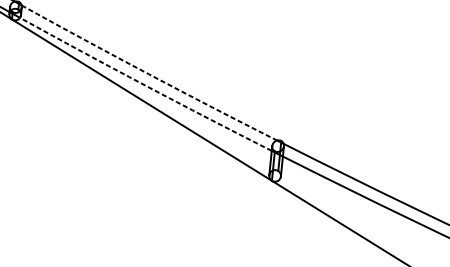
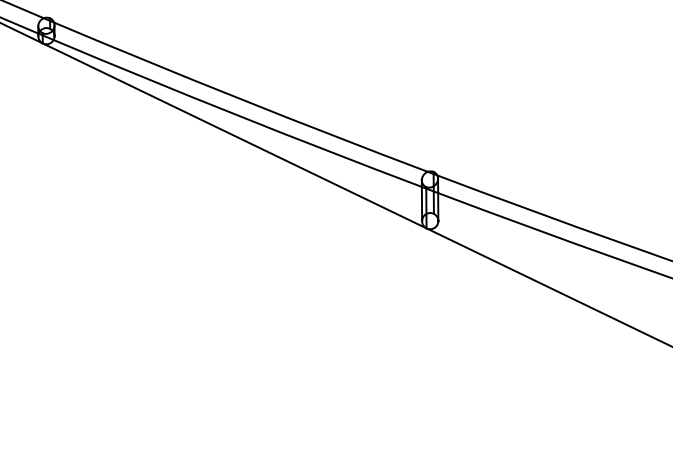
arc: (149, 73) -> (240, 98), dashed -> solid
arc: (145, 85) -> (237, 115), dashed -> solid

